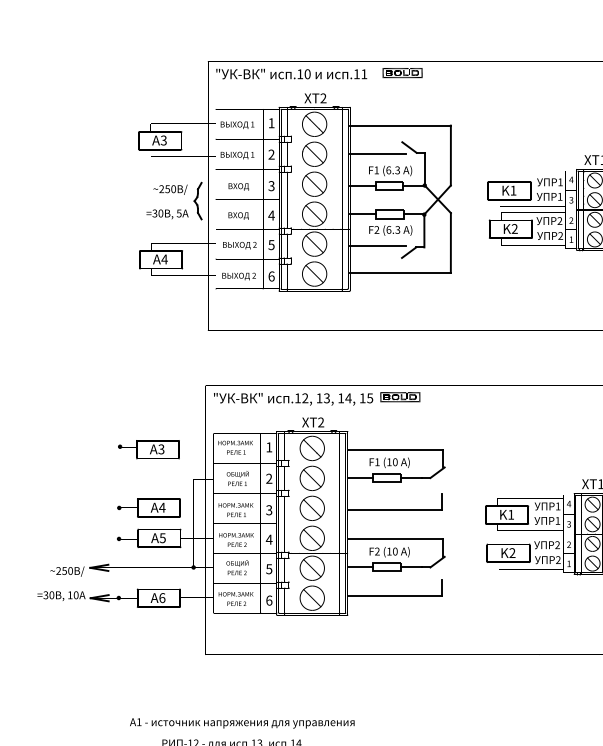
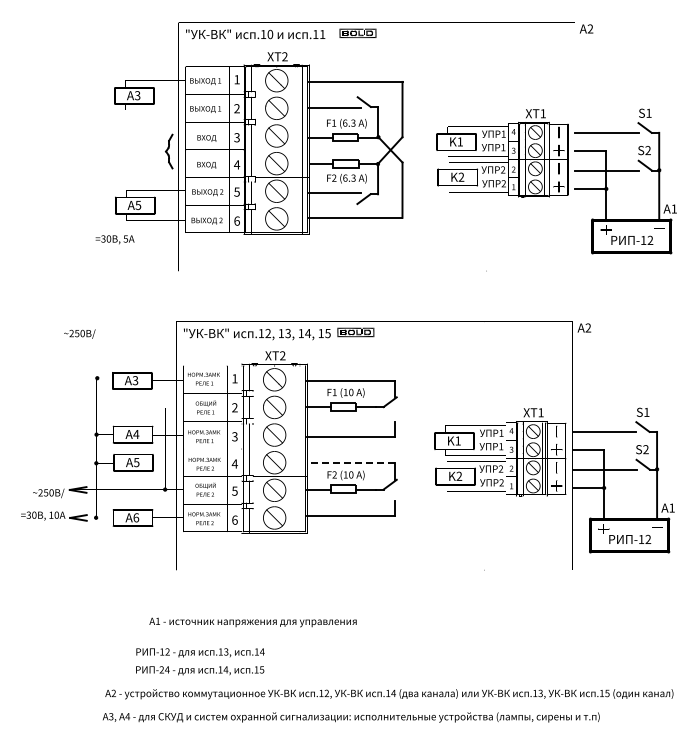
text: (170, 189) -> (79, 333), moved
text: (166, 214) -> (114, 239), moved
text: (163, 259) -> (137, 205), A4 -> A5
line: (395, 539) -> (351, 463), solid -> dashed
text: (241, 723) -> (252, 622), moved

